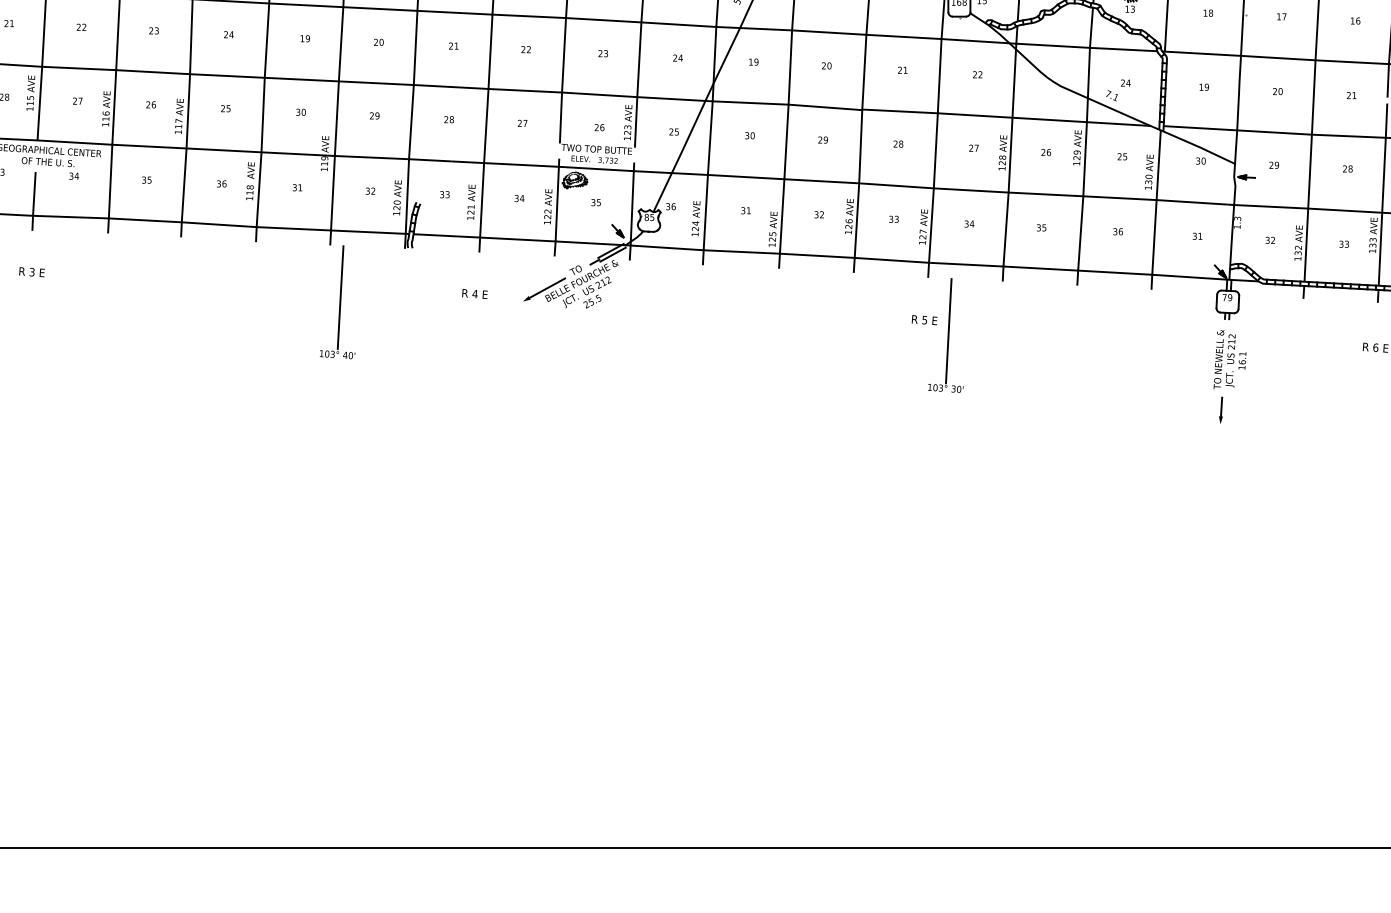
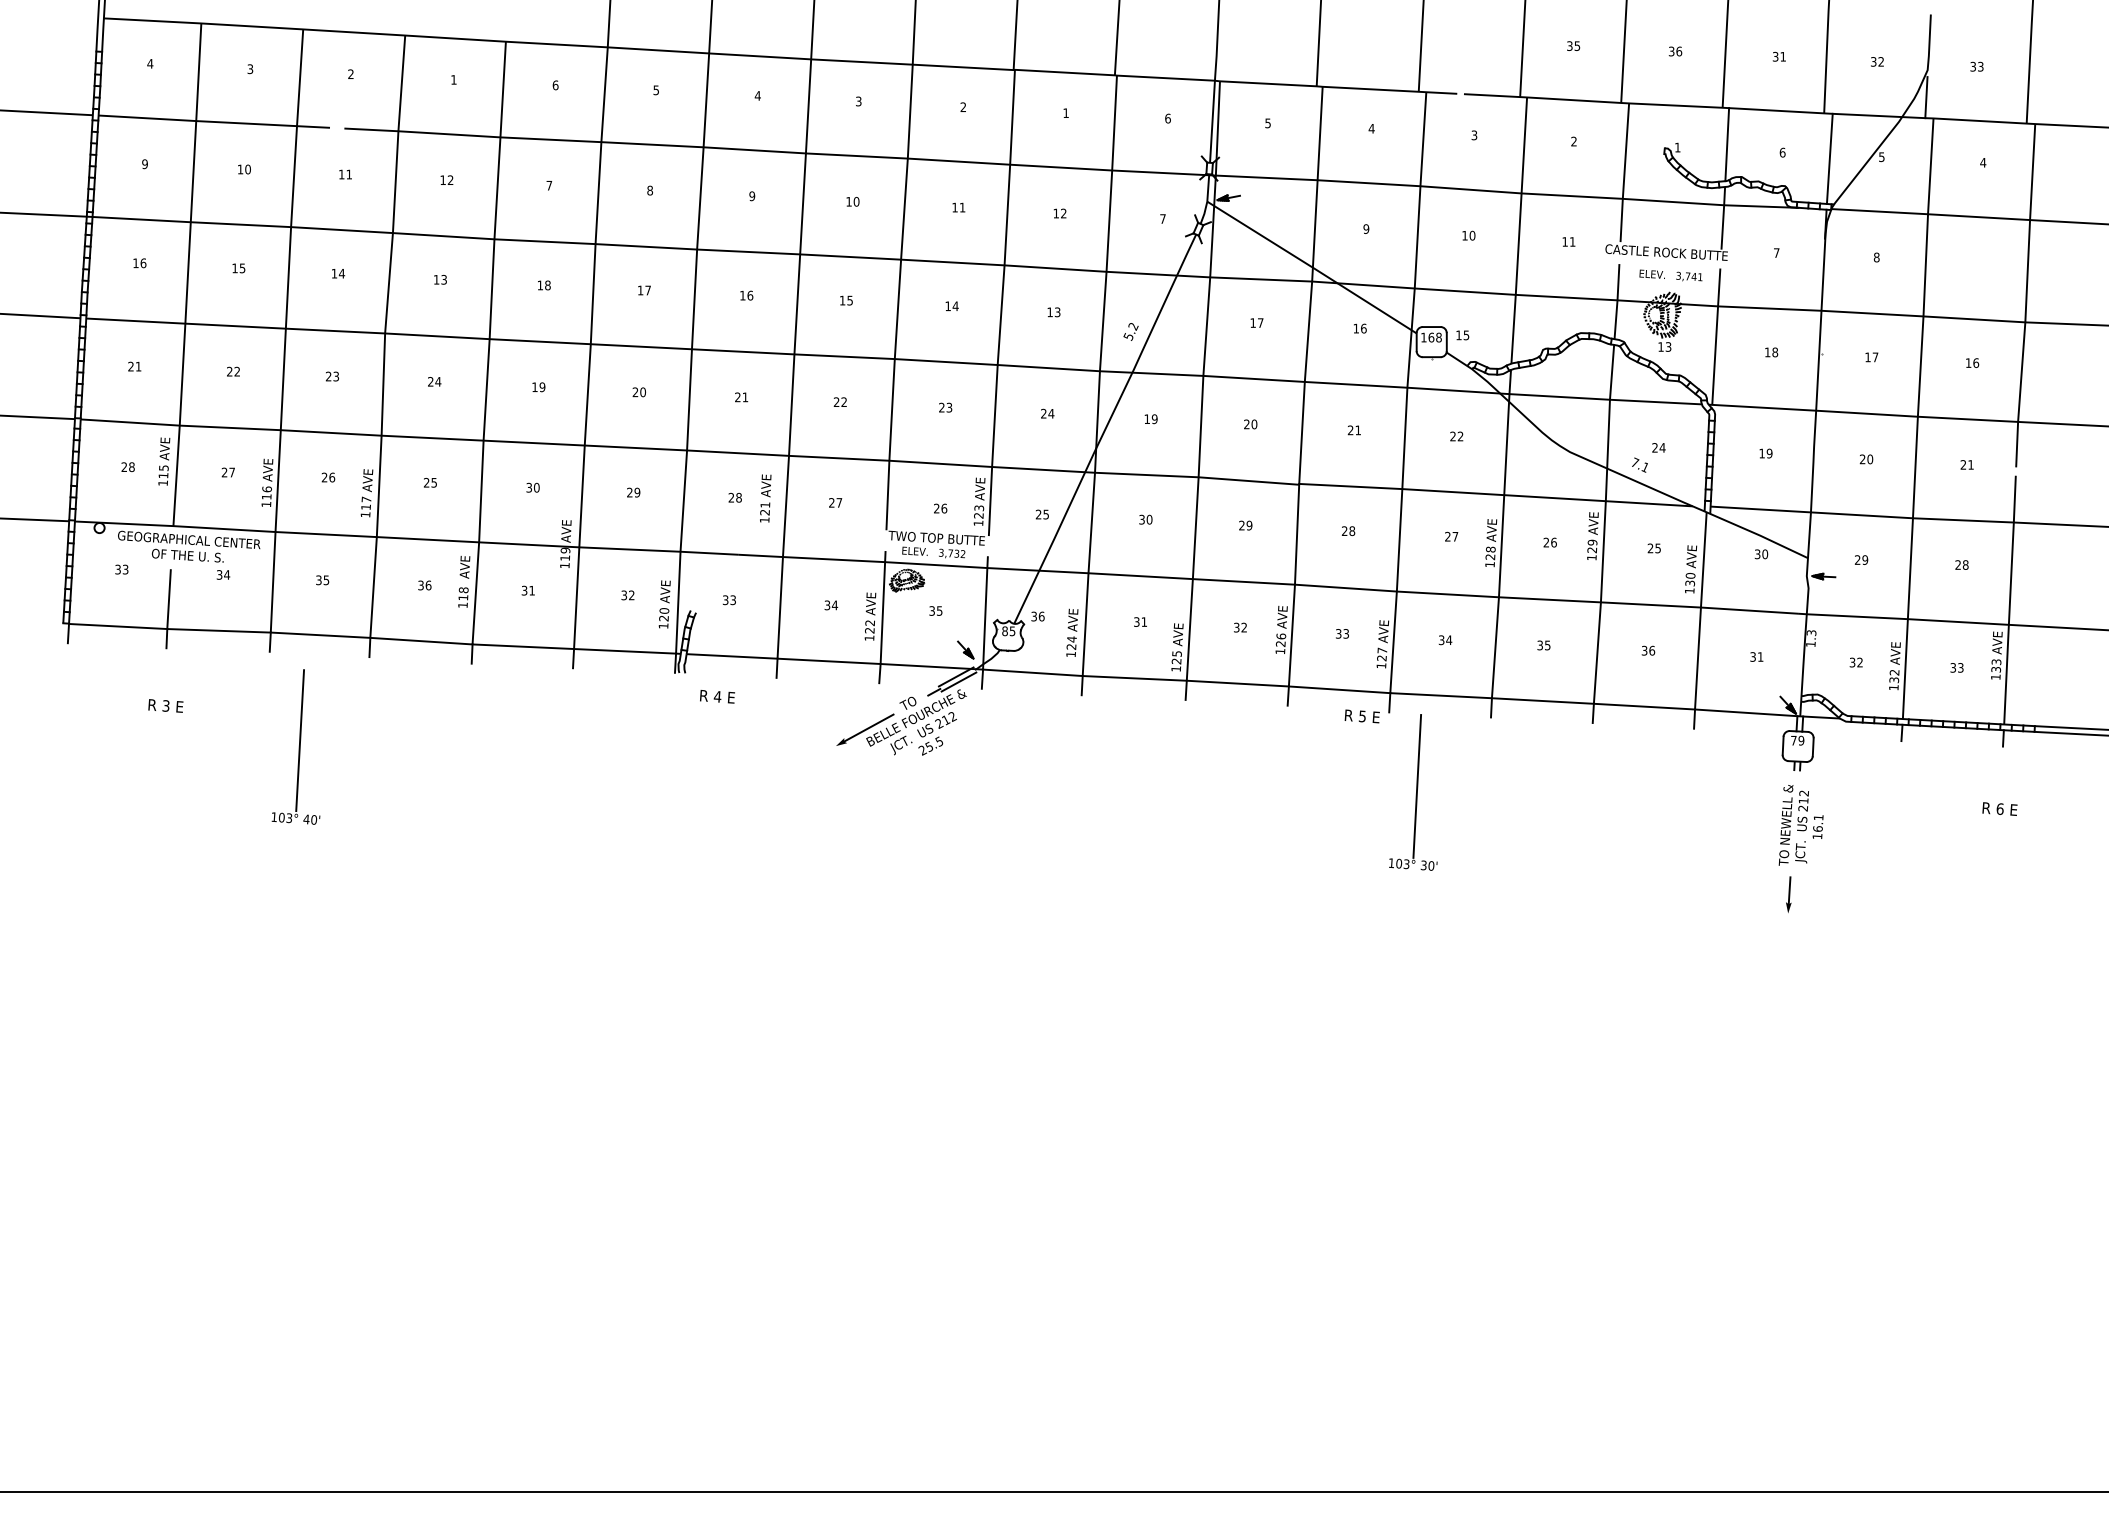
text: (471, 202) -> (765, 498), moved
text: (474, 293) -> (717, 696), moved
part: (337, 301) -> (295, 746), moved
text: (924, 320) -> (1361, 716), moved

